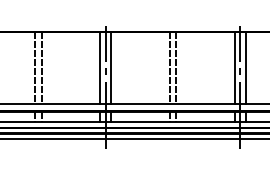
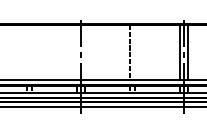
line: (35, 68) -> (27, 52), removed
line: (41, 68) -> (31, 52), removed
line: (100, 68) -> (77, 52), removed
line: (111, 68) -> (85, 52), removed
line: (176, 68) -> (135, 52), removed

